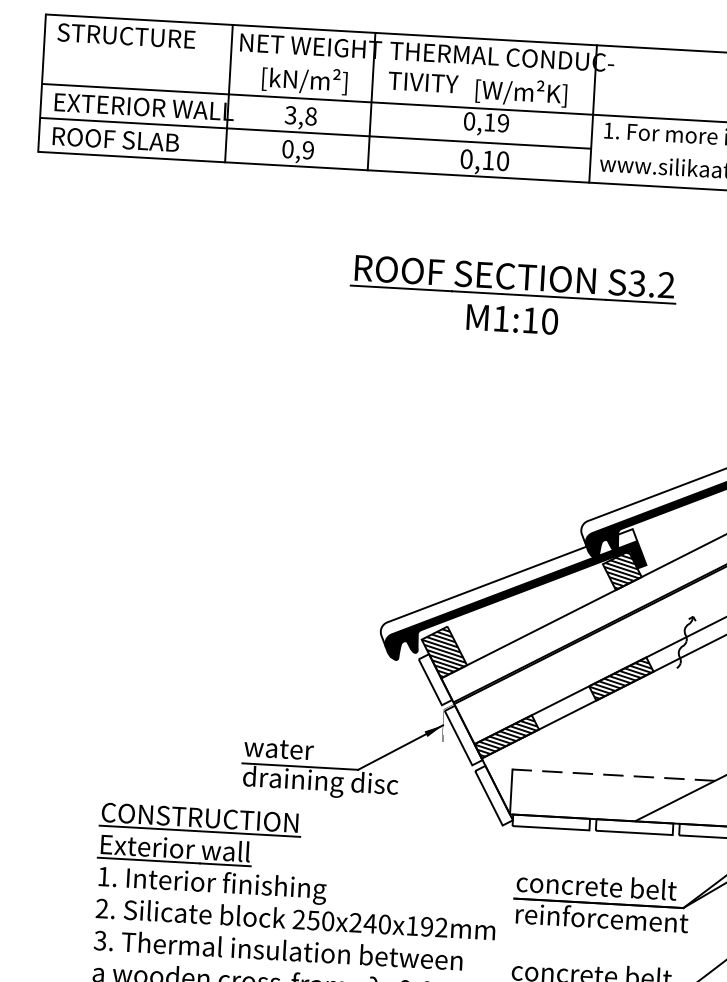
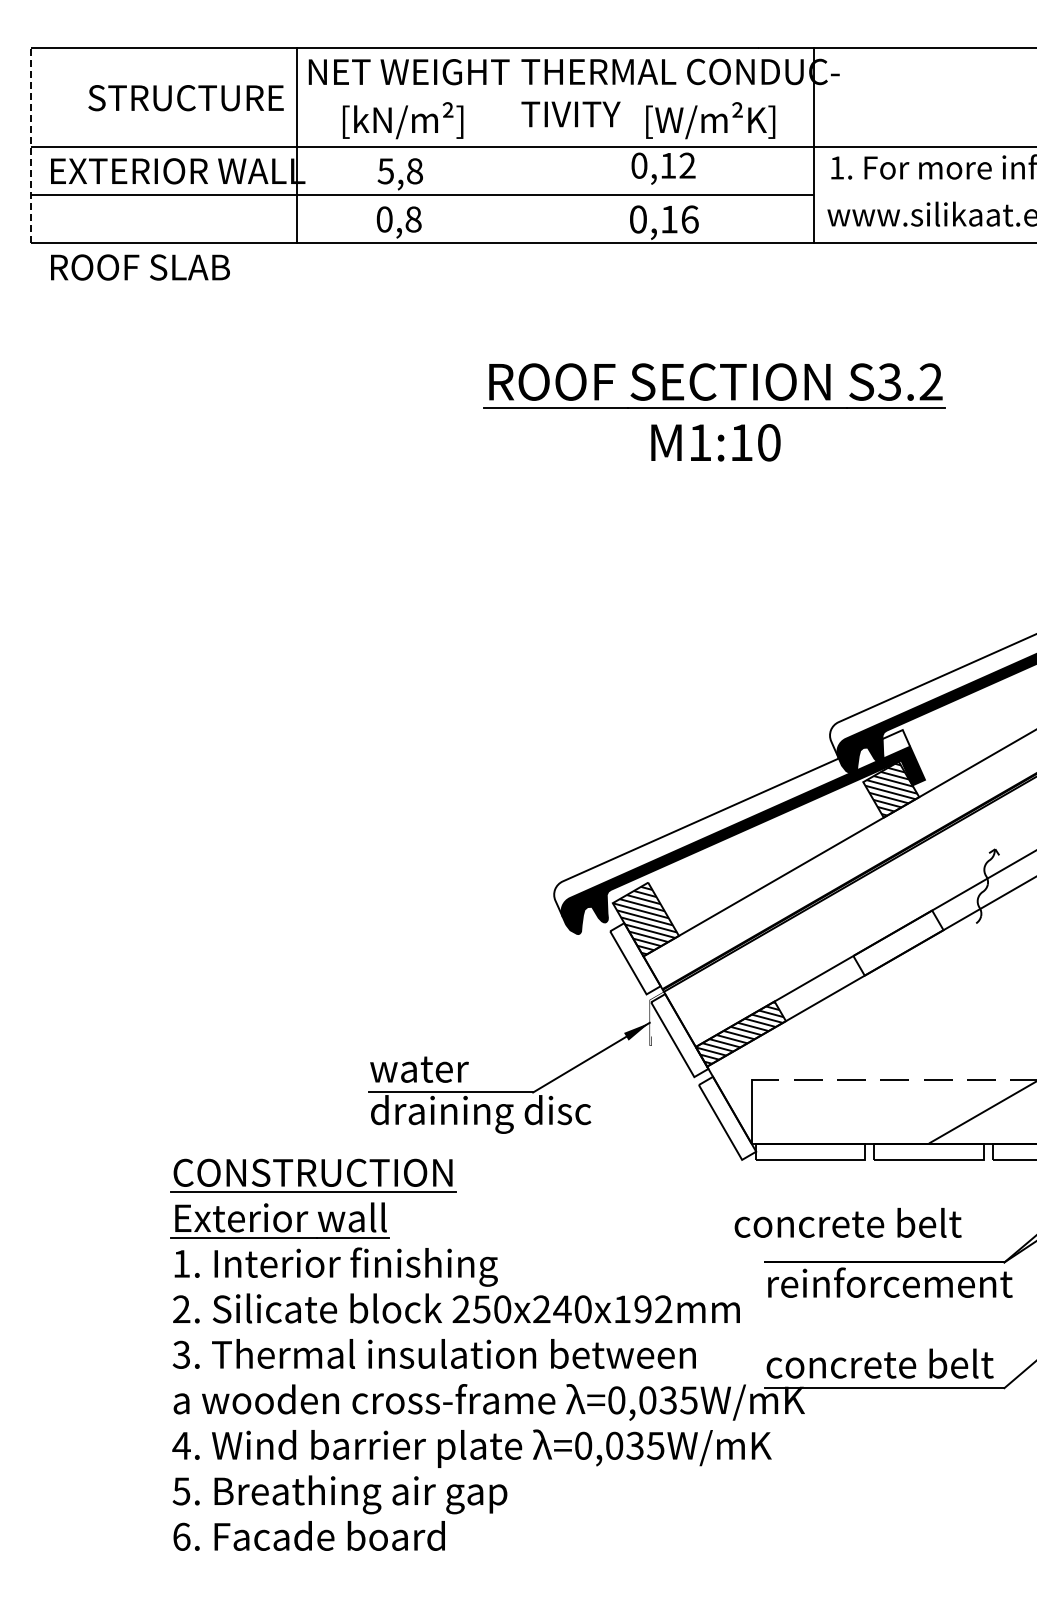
text: (126, 36) -> (185, 98), moved
line: (42, 83) -> (31, 145), solid -> dashed
line: (371, 101) -> (499, 145), removed
text: (290, 114) -> (385, 170), 3,8 -> 5,8
text: (503, 123) -> (687, 165), 0,19 -> 0,12
text: (116, 139) -> (140, 267), moved
text: (308, 150) -> (413, 219), 0,9 -> 0,8
text: (502, 161) -> (689, 219), 0,10 -> 0,16
hatch: (620, 677) -> (897, 941), removed
text: (596, 885) -> (847, 1222), moved

